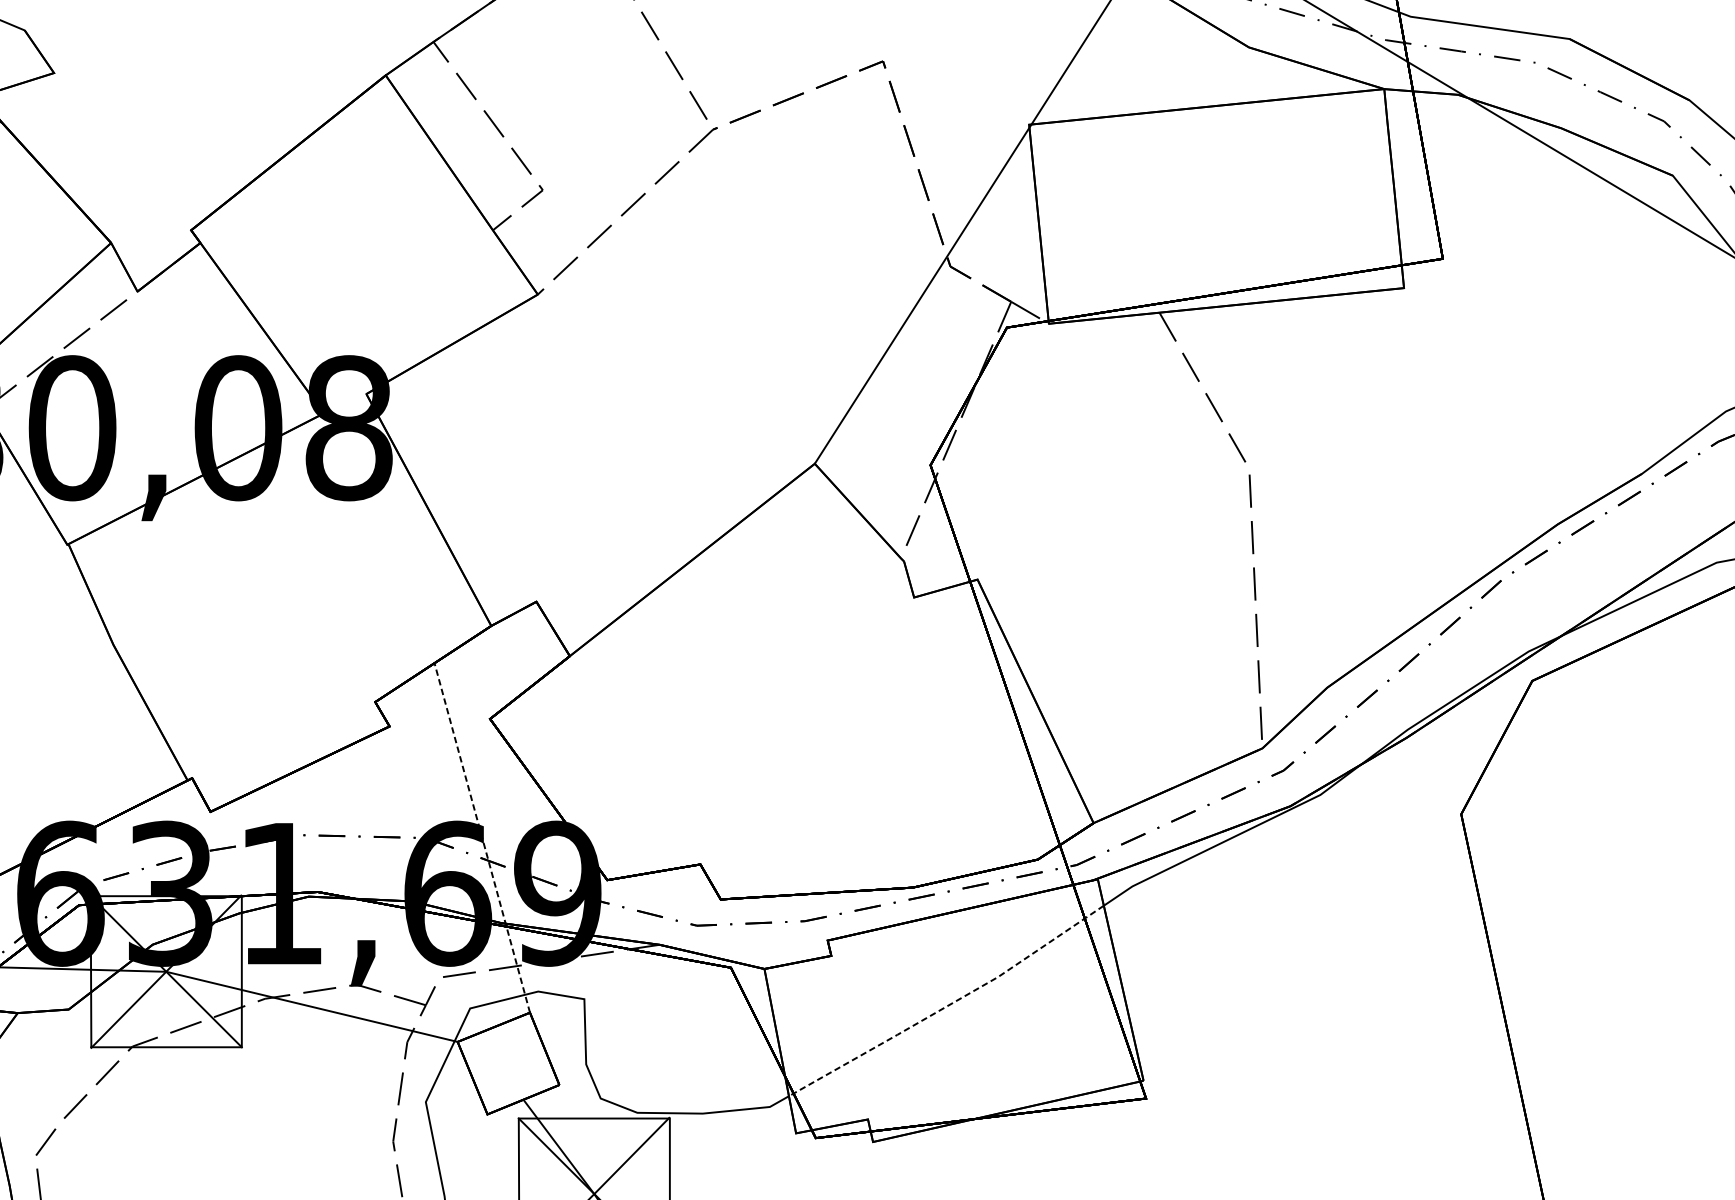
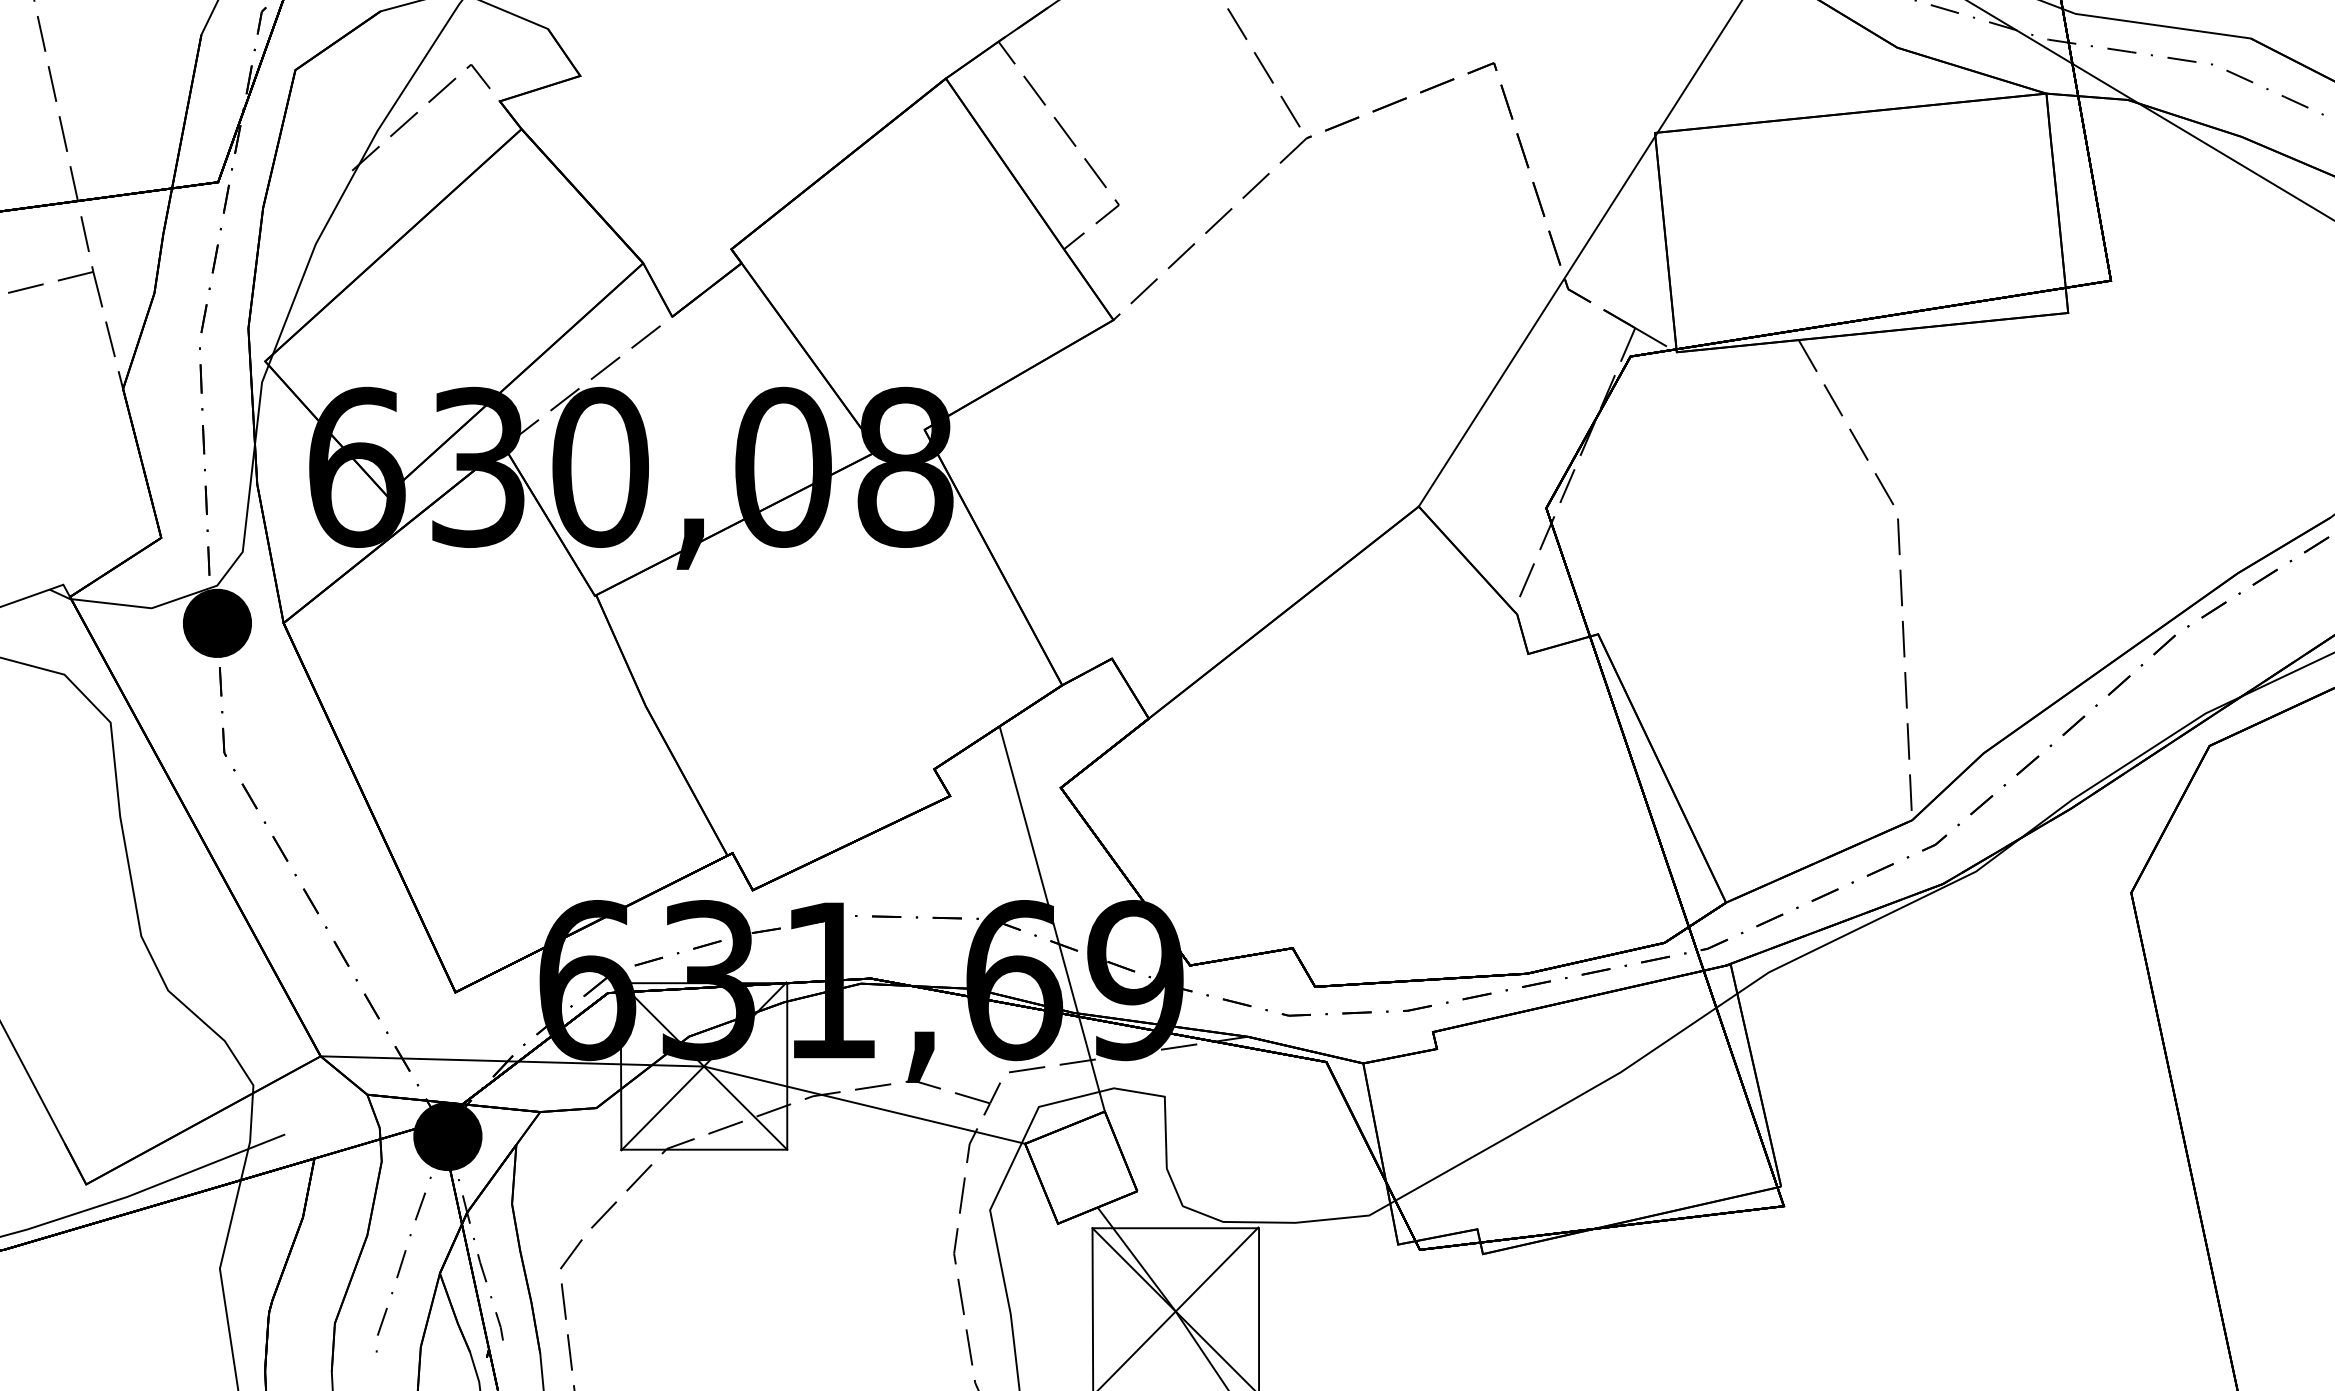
line: (482, 838) -> (1052, 919), dashed -> solid
line: (948, 1005) -> (1566, 1103), dashed -> solid

